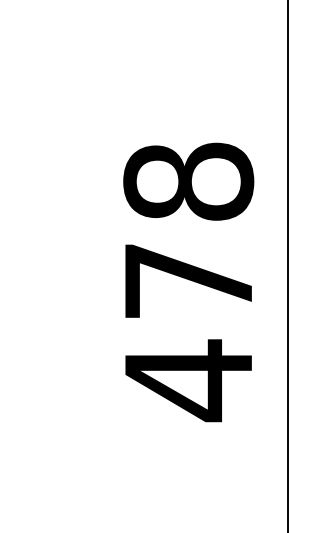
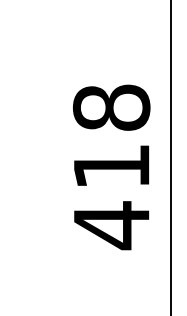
text: (188, 280) -> (111, 166), 478 -> 418

